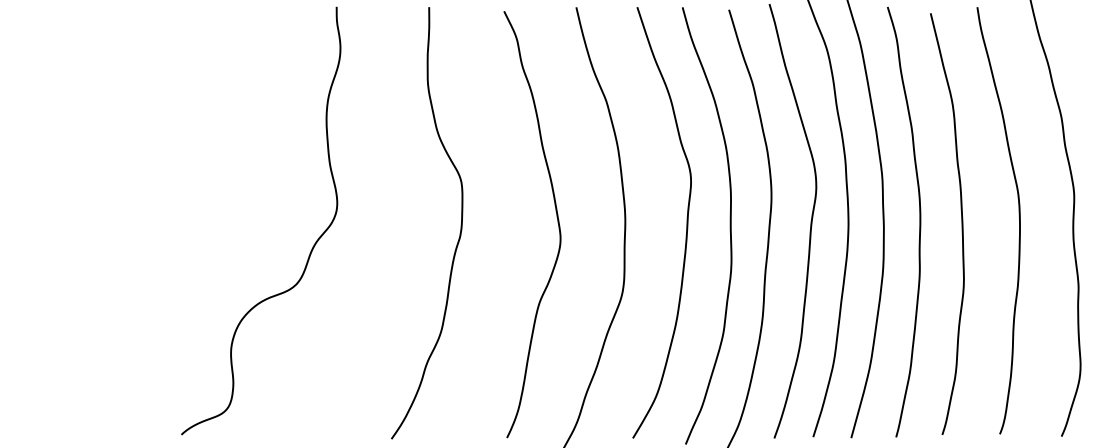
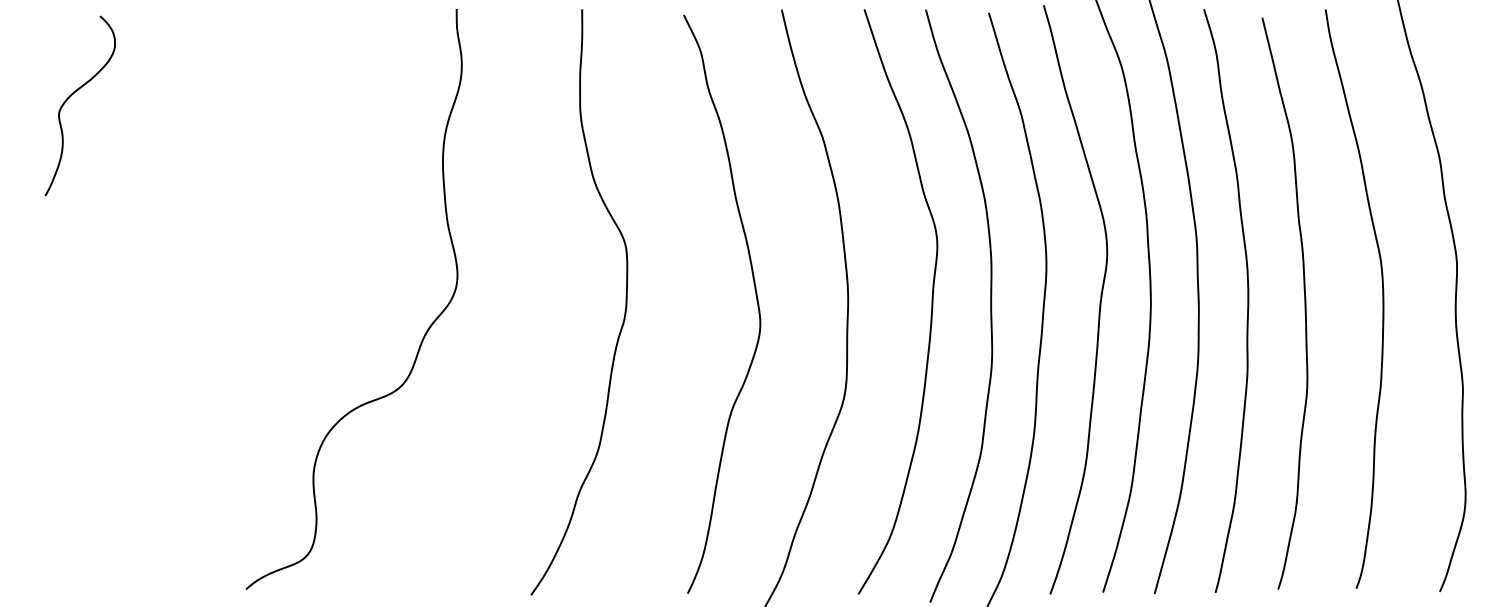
curve: (52, 71) -> (71, 96), added

